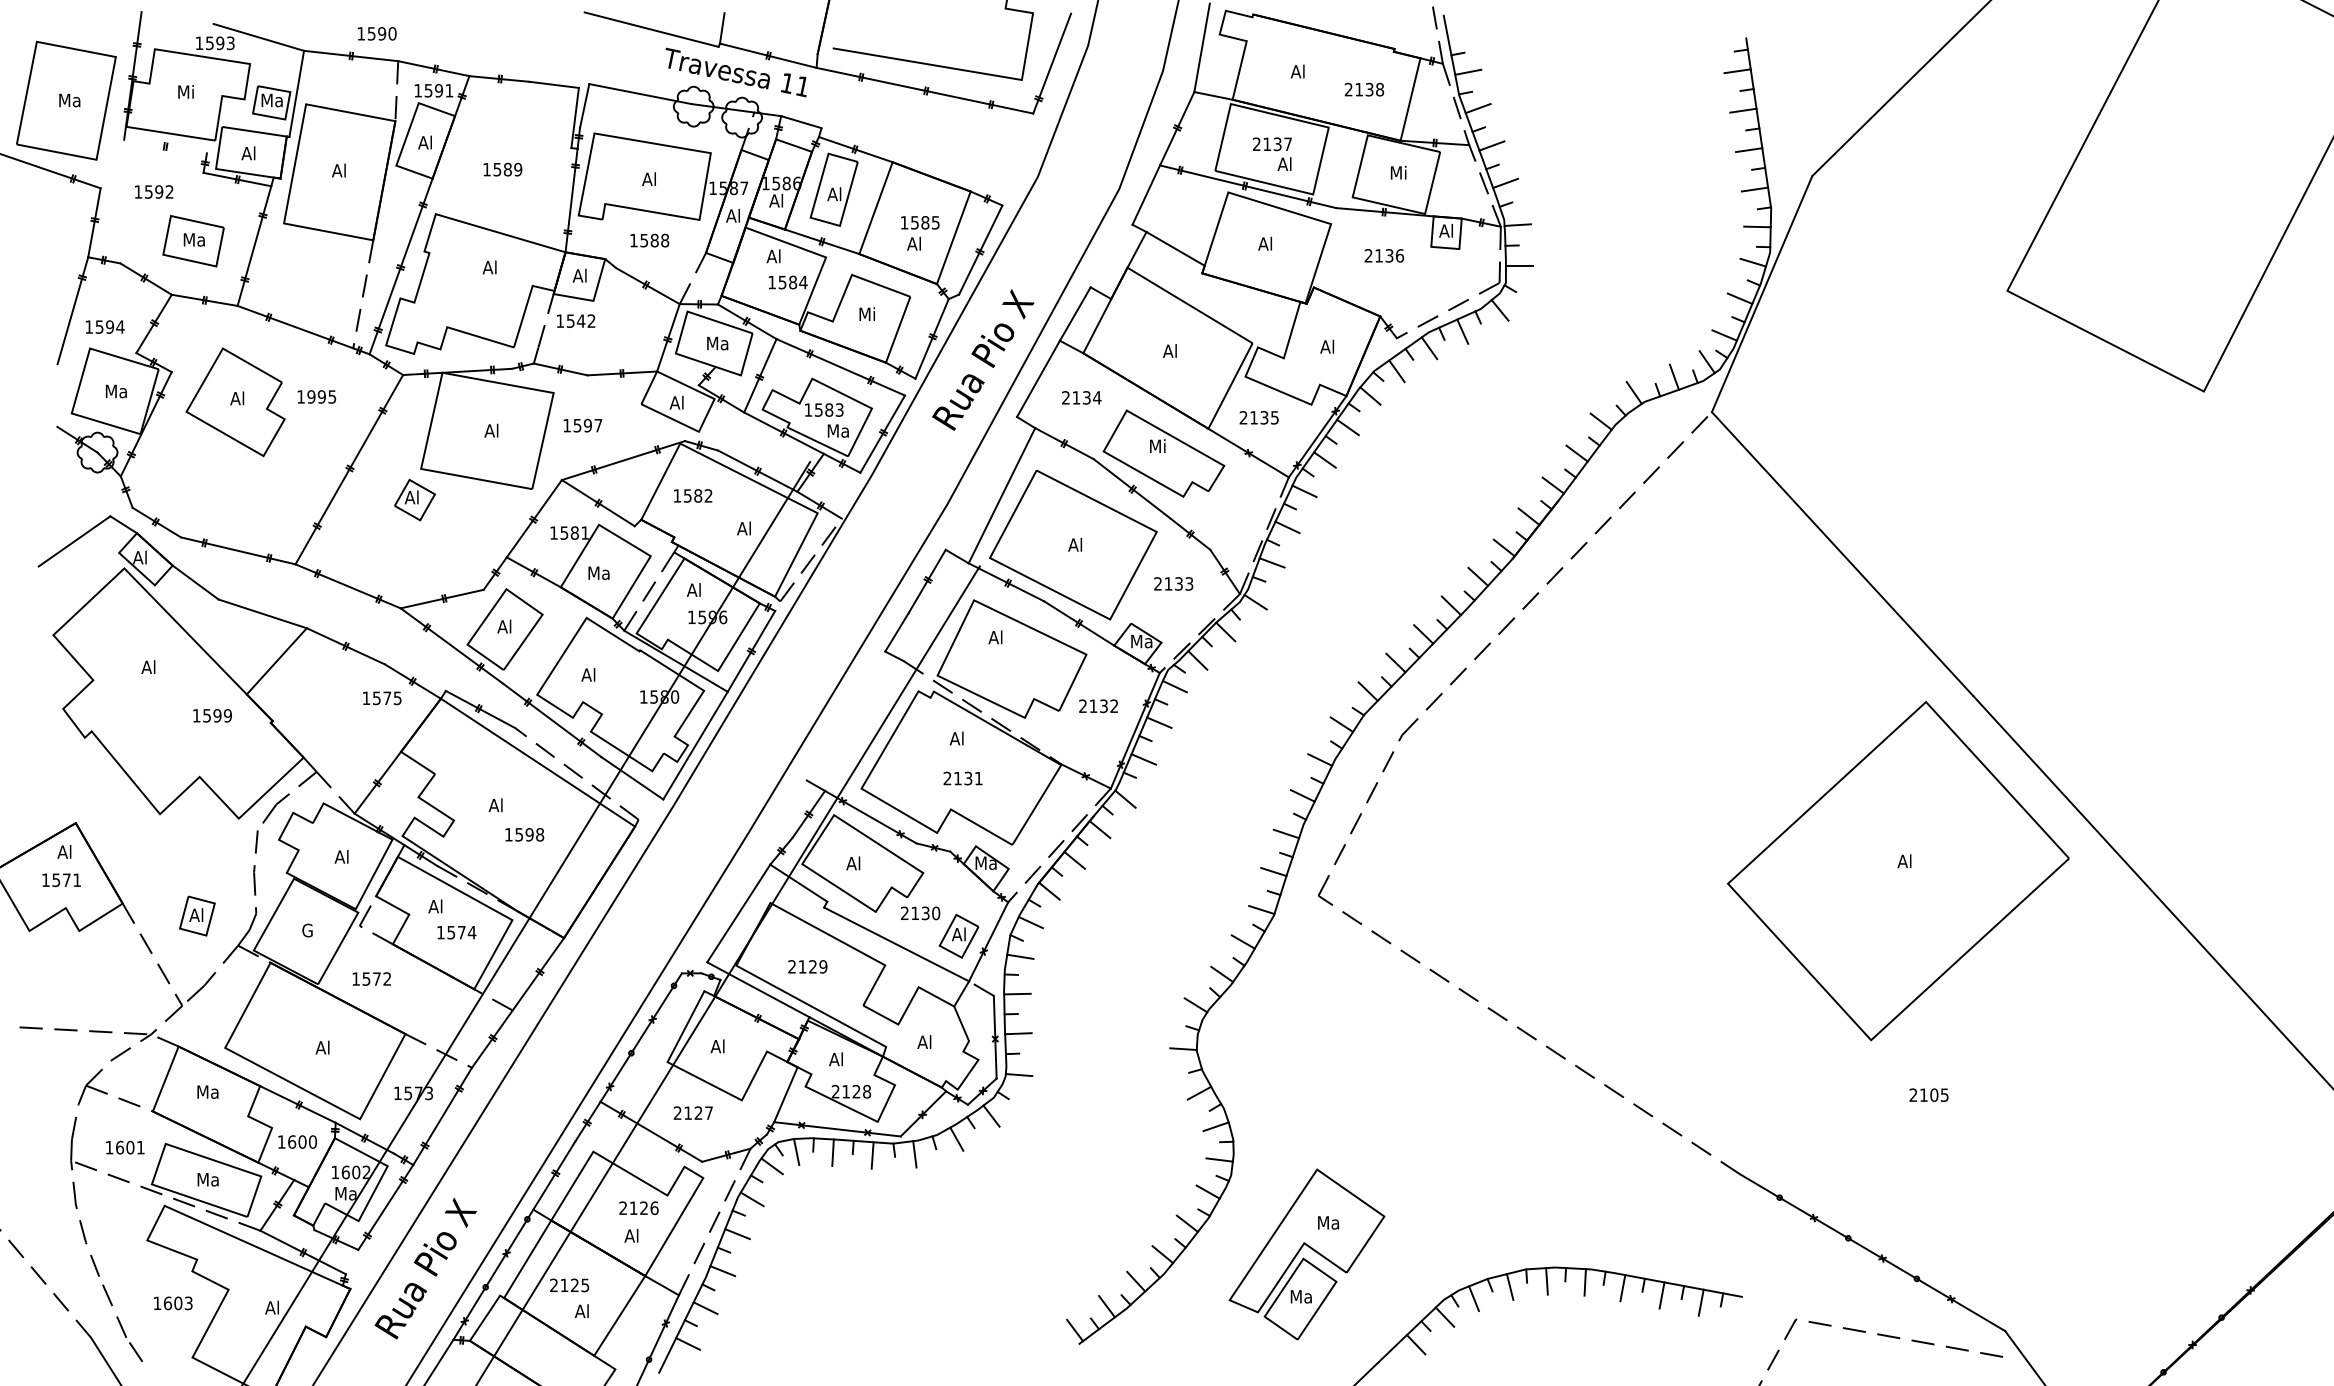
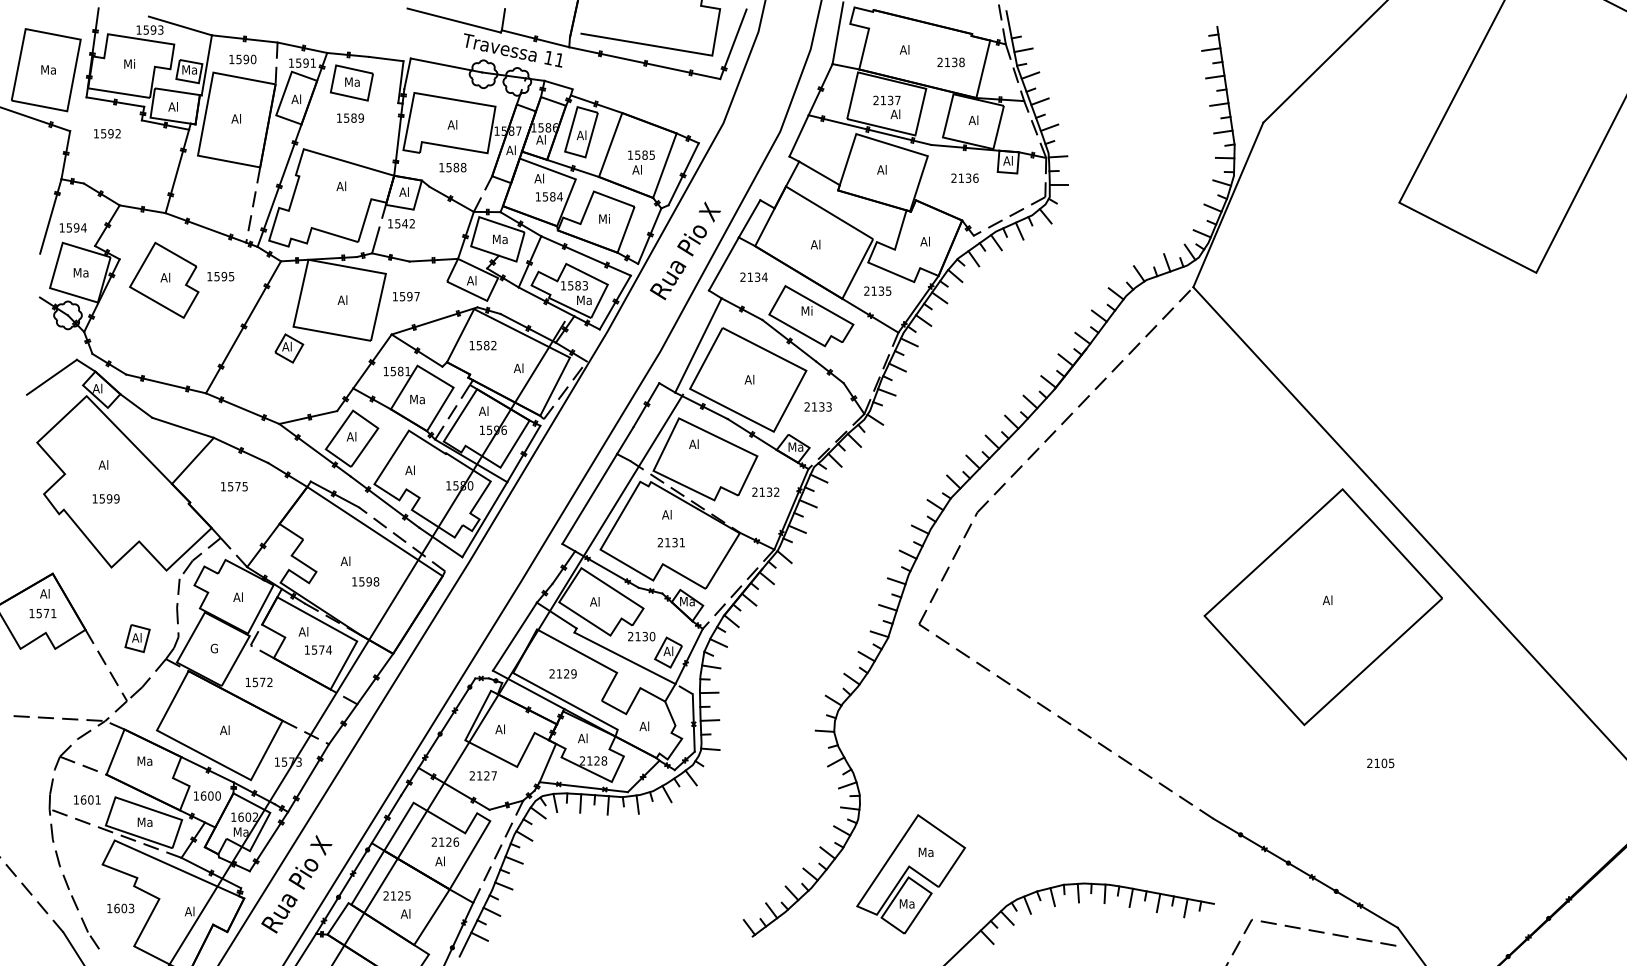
text: (376, 33) -> (242, 59), moved
line: (165, 145) -> (115, 101), added
text: (1397, 172) -> (974, 120), Mi -> Al
part: (192, 240) -> (351, 82), moved
text: (310, 396) -> (216, 276), 1995 -> 1595
text: (382, 698) -> (234, 486), moved
text: (211, 715) -> (105, 498), moved
line: (845, 716) -> (589, 499), added
text: (1928, 1095) -> (1380, 763), moved

